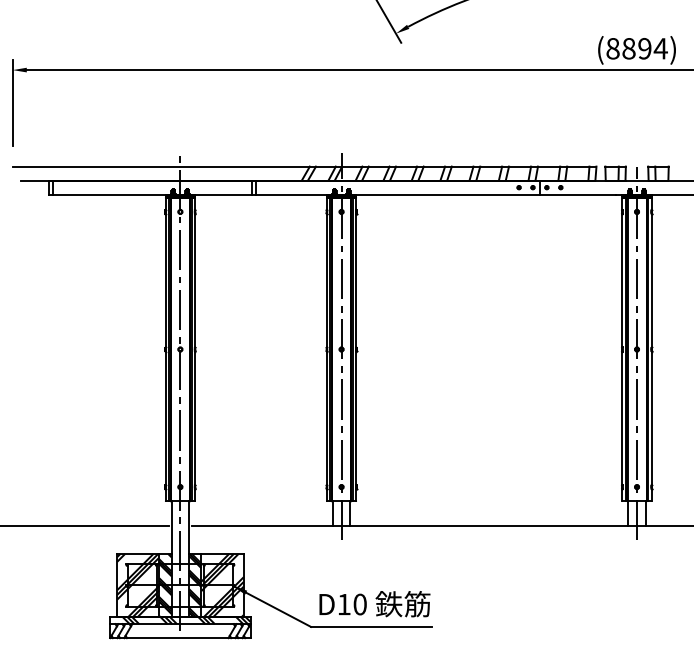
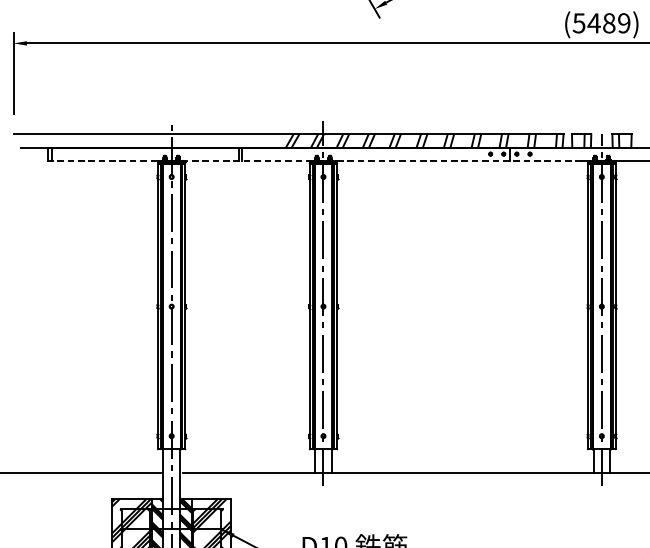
text: (636, 48) -> (601, 23), (8894) -> (5489)
line: (332, 194) -> (314, 160), solid -> dashed

